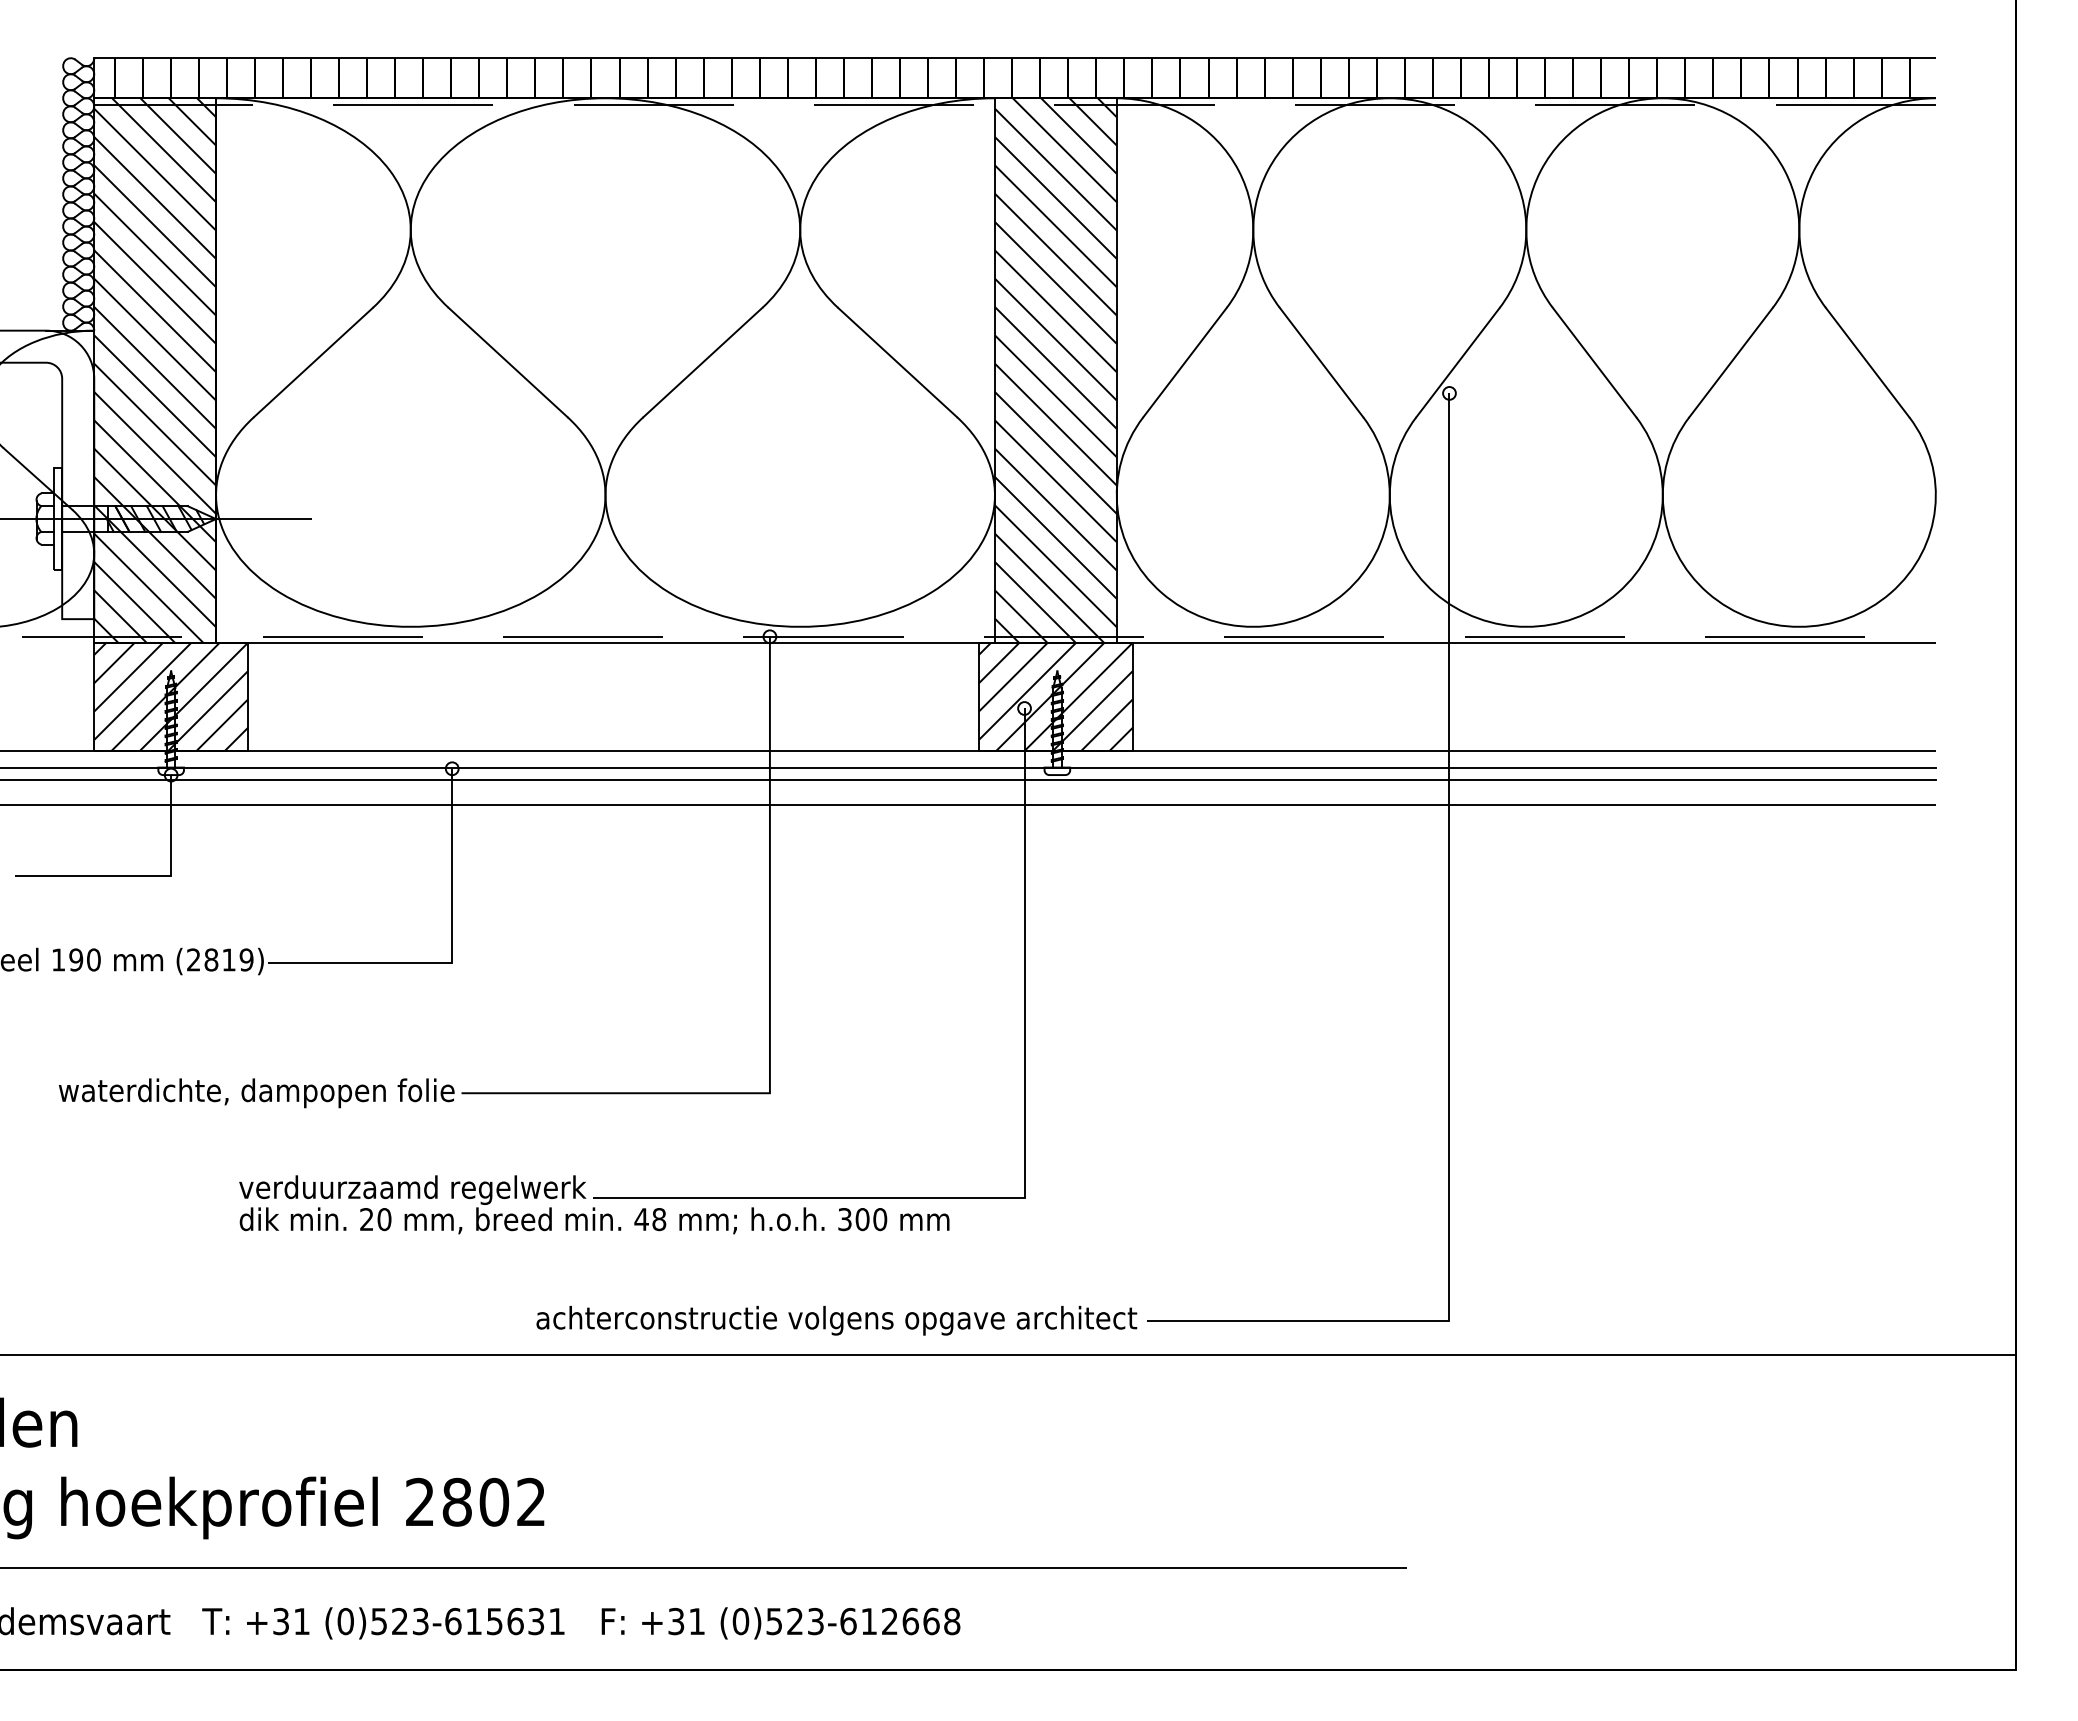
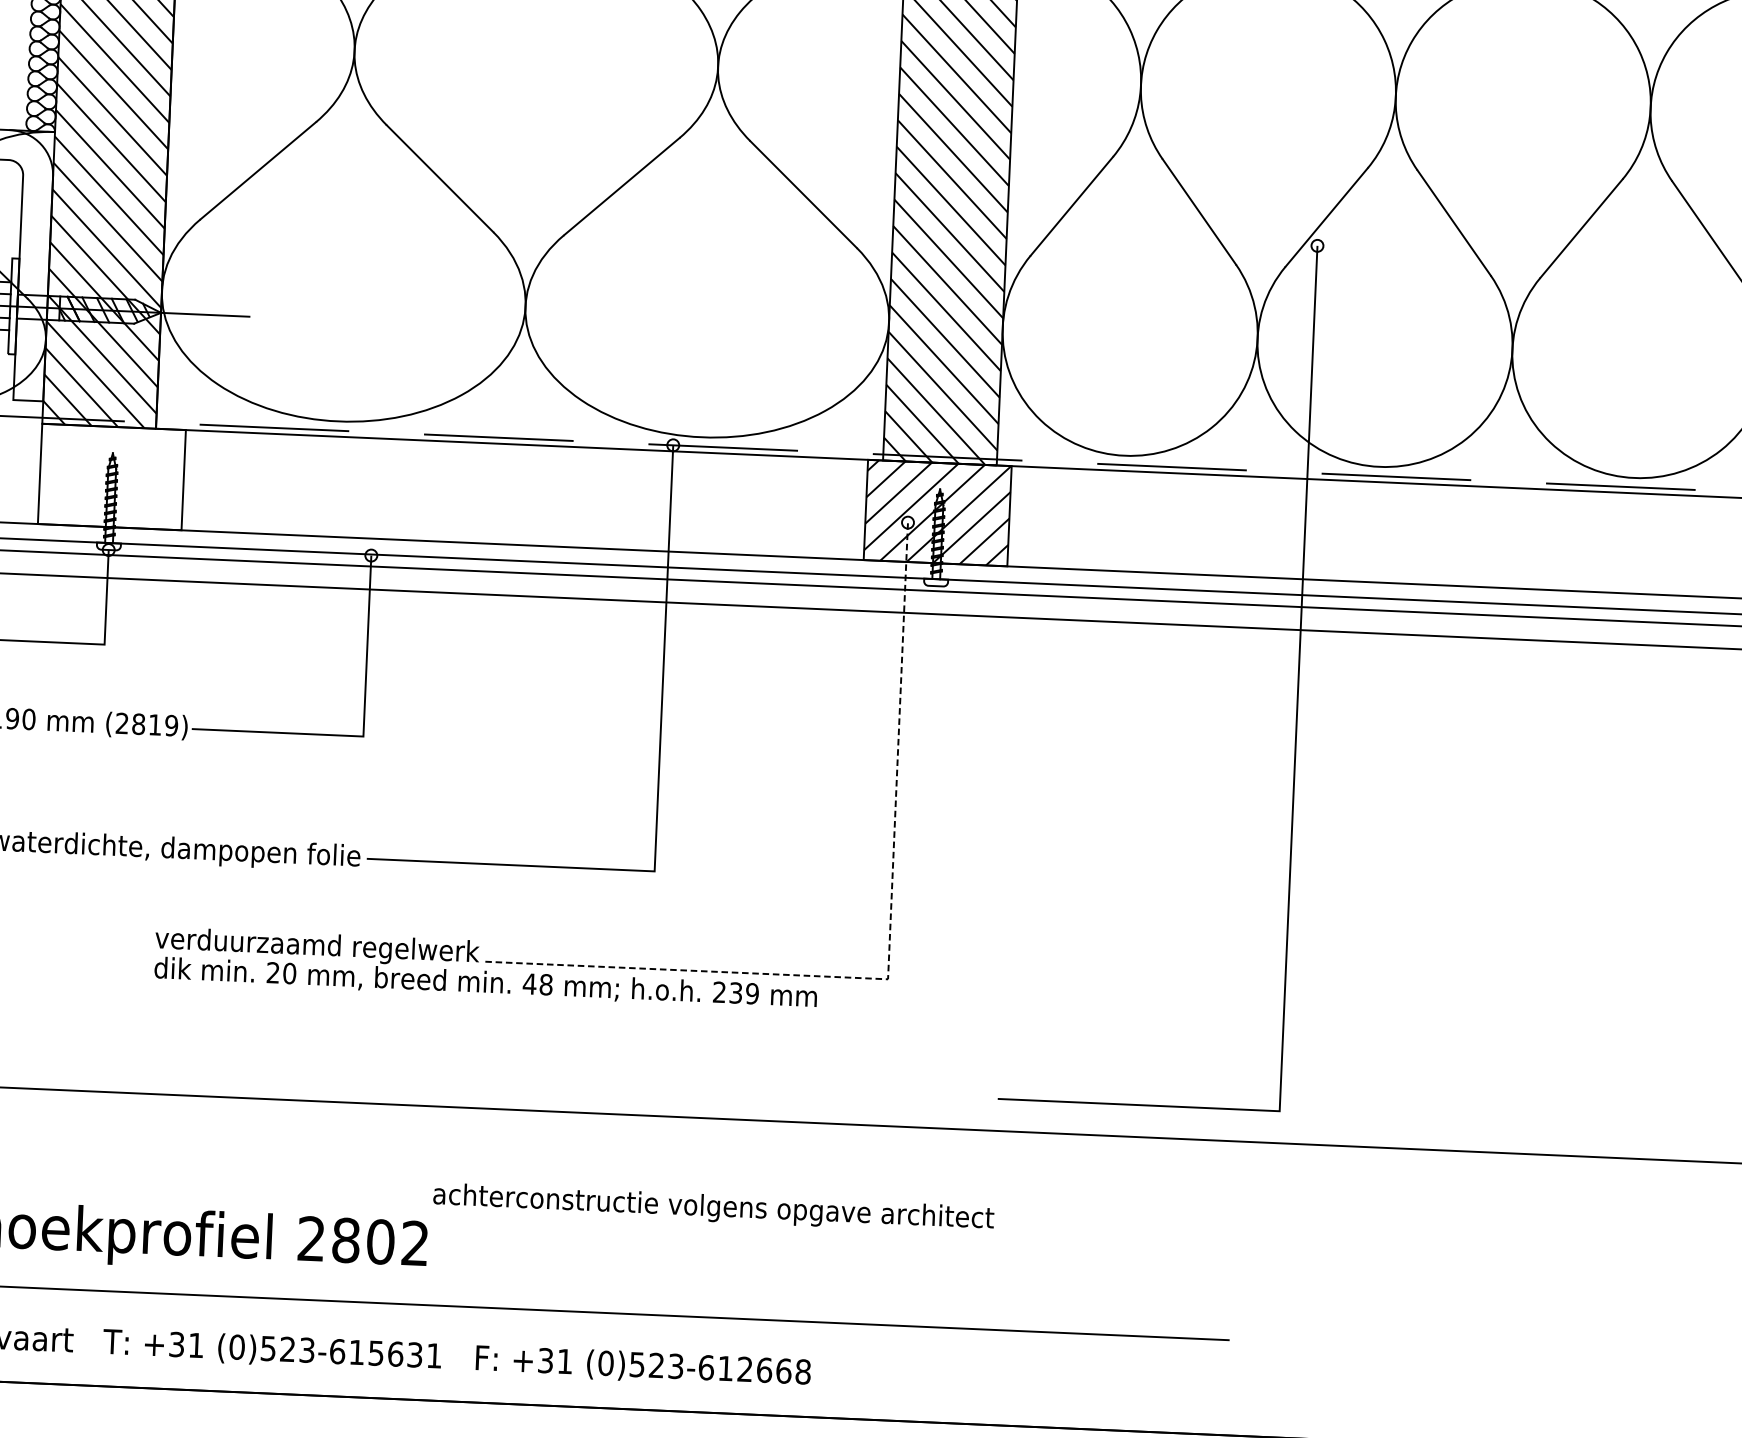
hatch: (171, 696) -> (112, 476), removed
line: (1024, 1168) -> (889, 952), solid -> dashed
text: (862, 1219) -> (735, 993), 300 -> 239
text: (836, 1320) -> (713, 1208), moved

